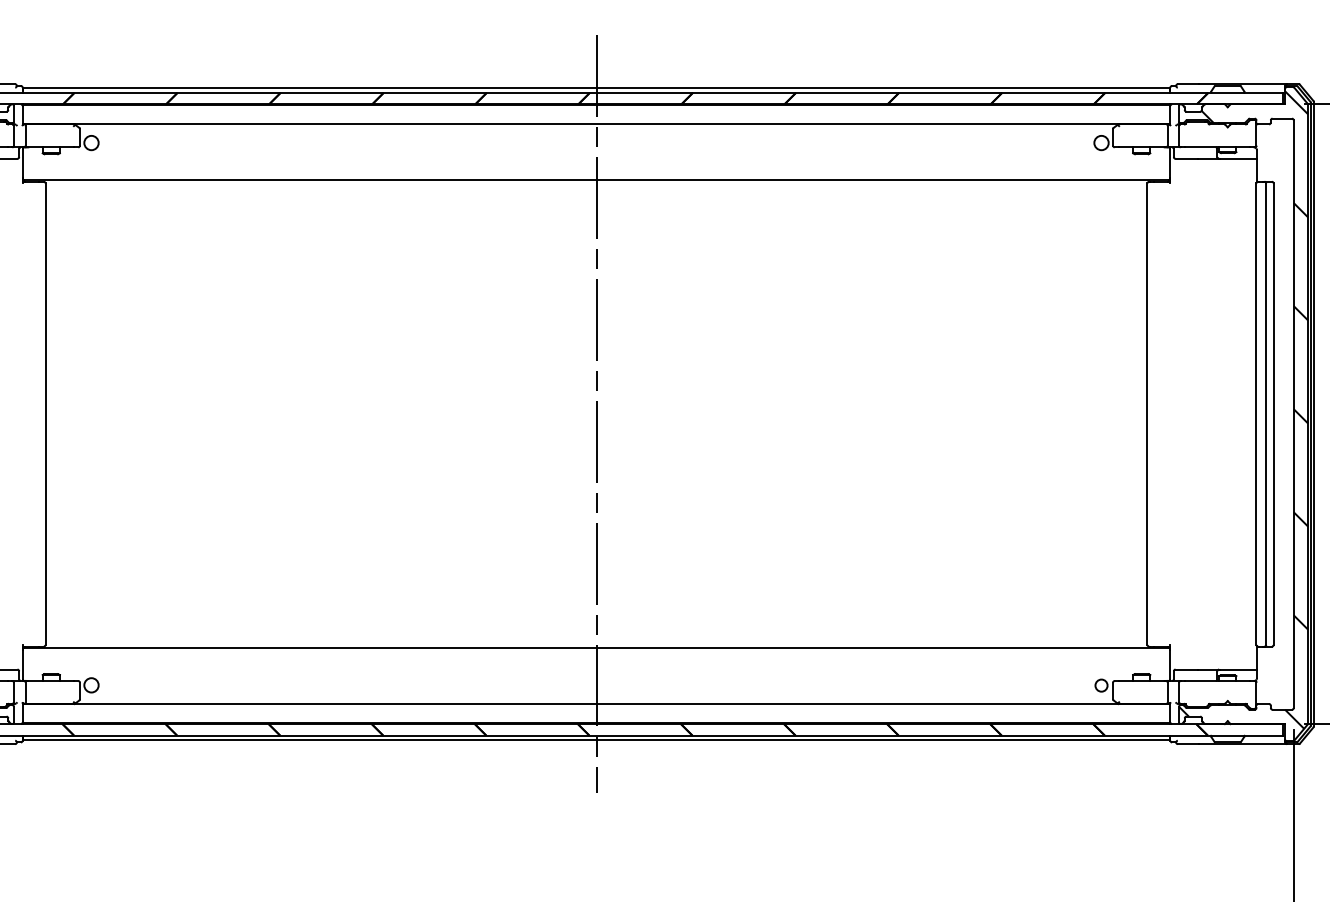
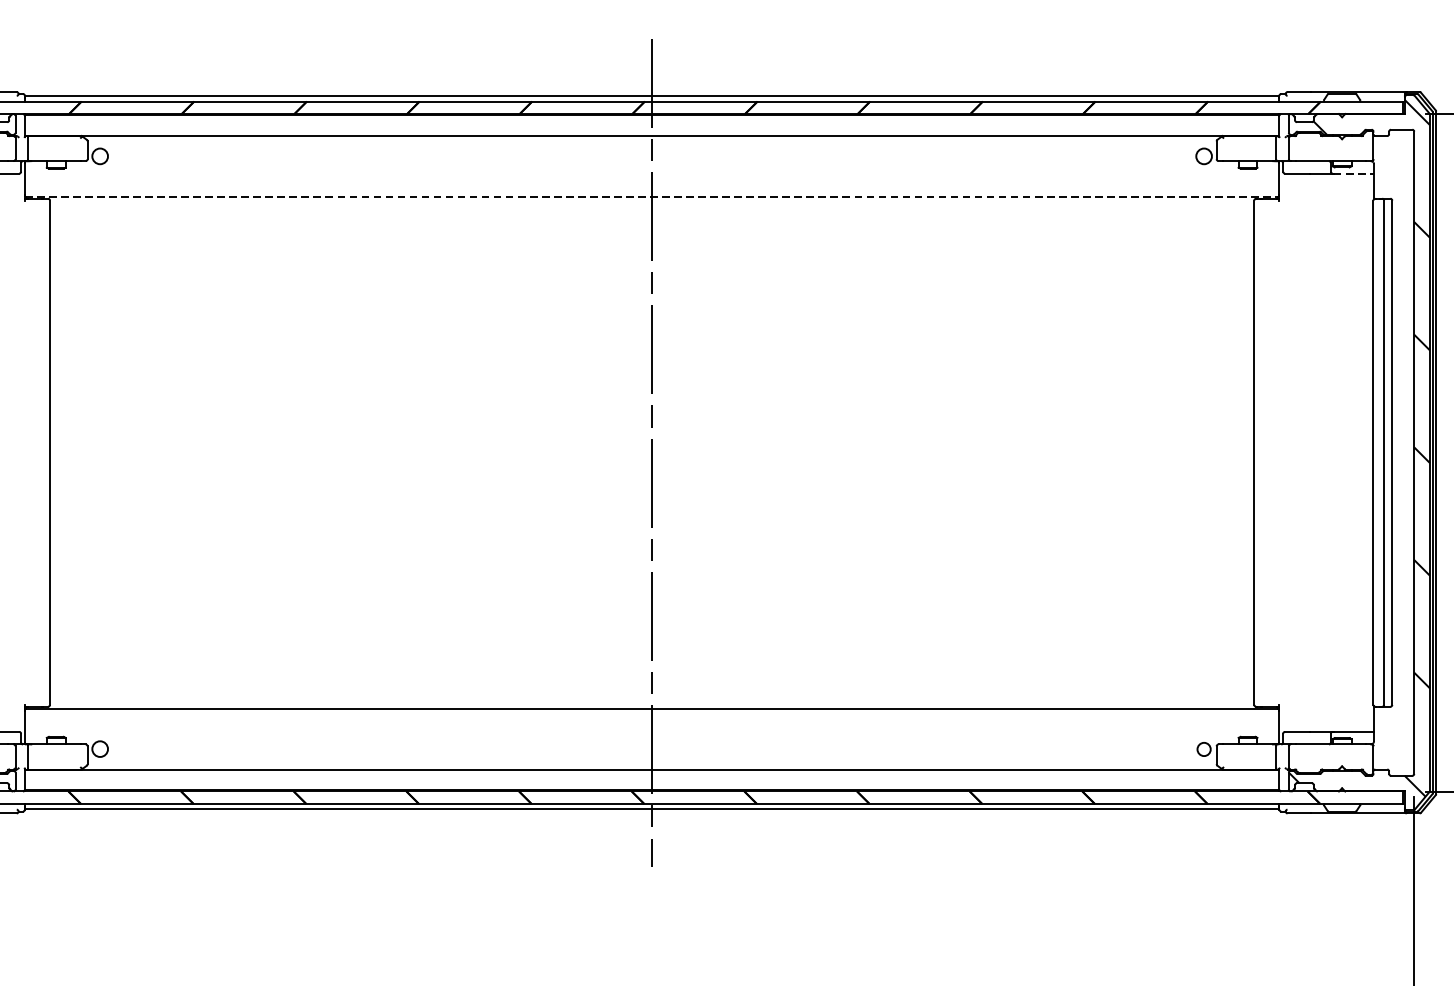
line: (1239, 158) -> (1354, 173), solid -> dashed
line: (596, 180) -> (652, 197), solid -> dashed

